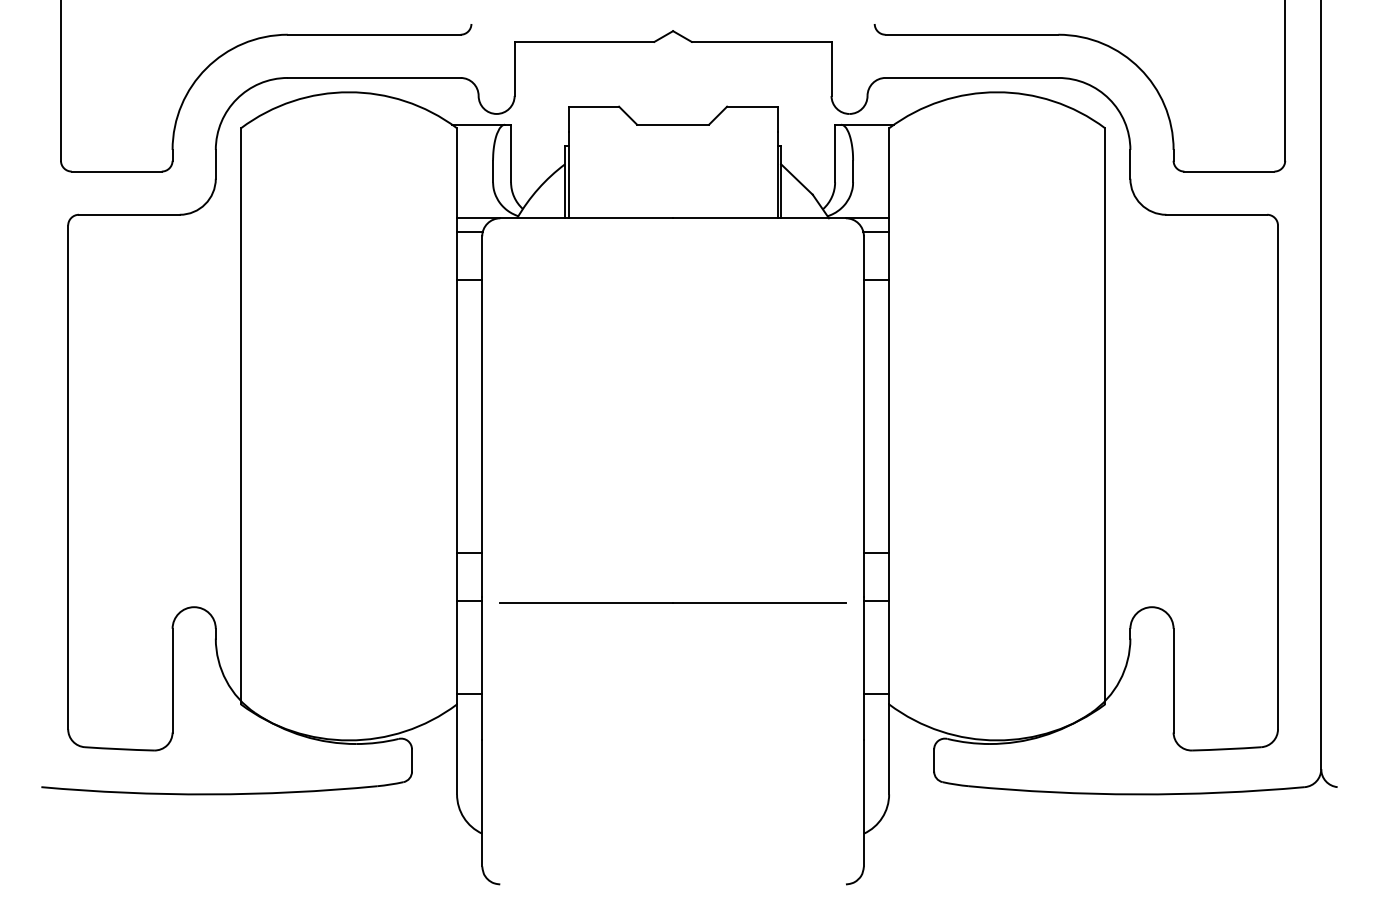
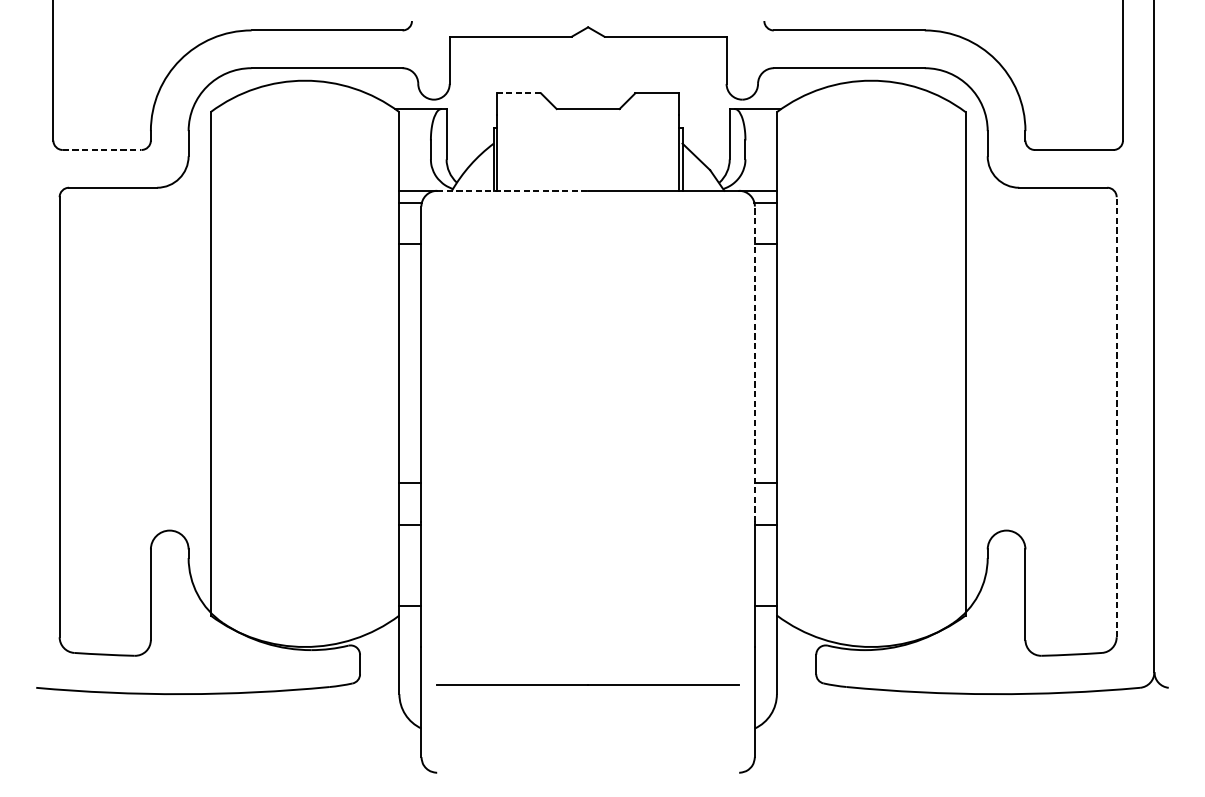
line: (593, 106) -> (518, 93), solid -> dashed
line: (117, 171) -> (102, 149), solid -> dashed
line: (587, 218) -> (513, 190), solid -> dashed
line: (863, 416) -> (754, 363), solid -> dashed
line: (1278, 477) -> (1117, 417), solid -> dashed
line: (672, 602) -> (587, 684), moved

